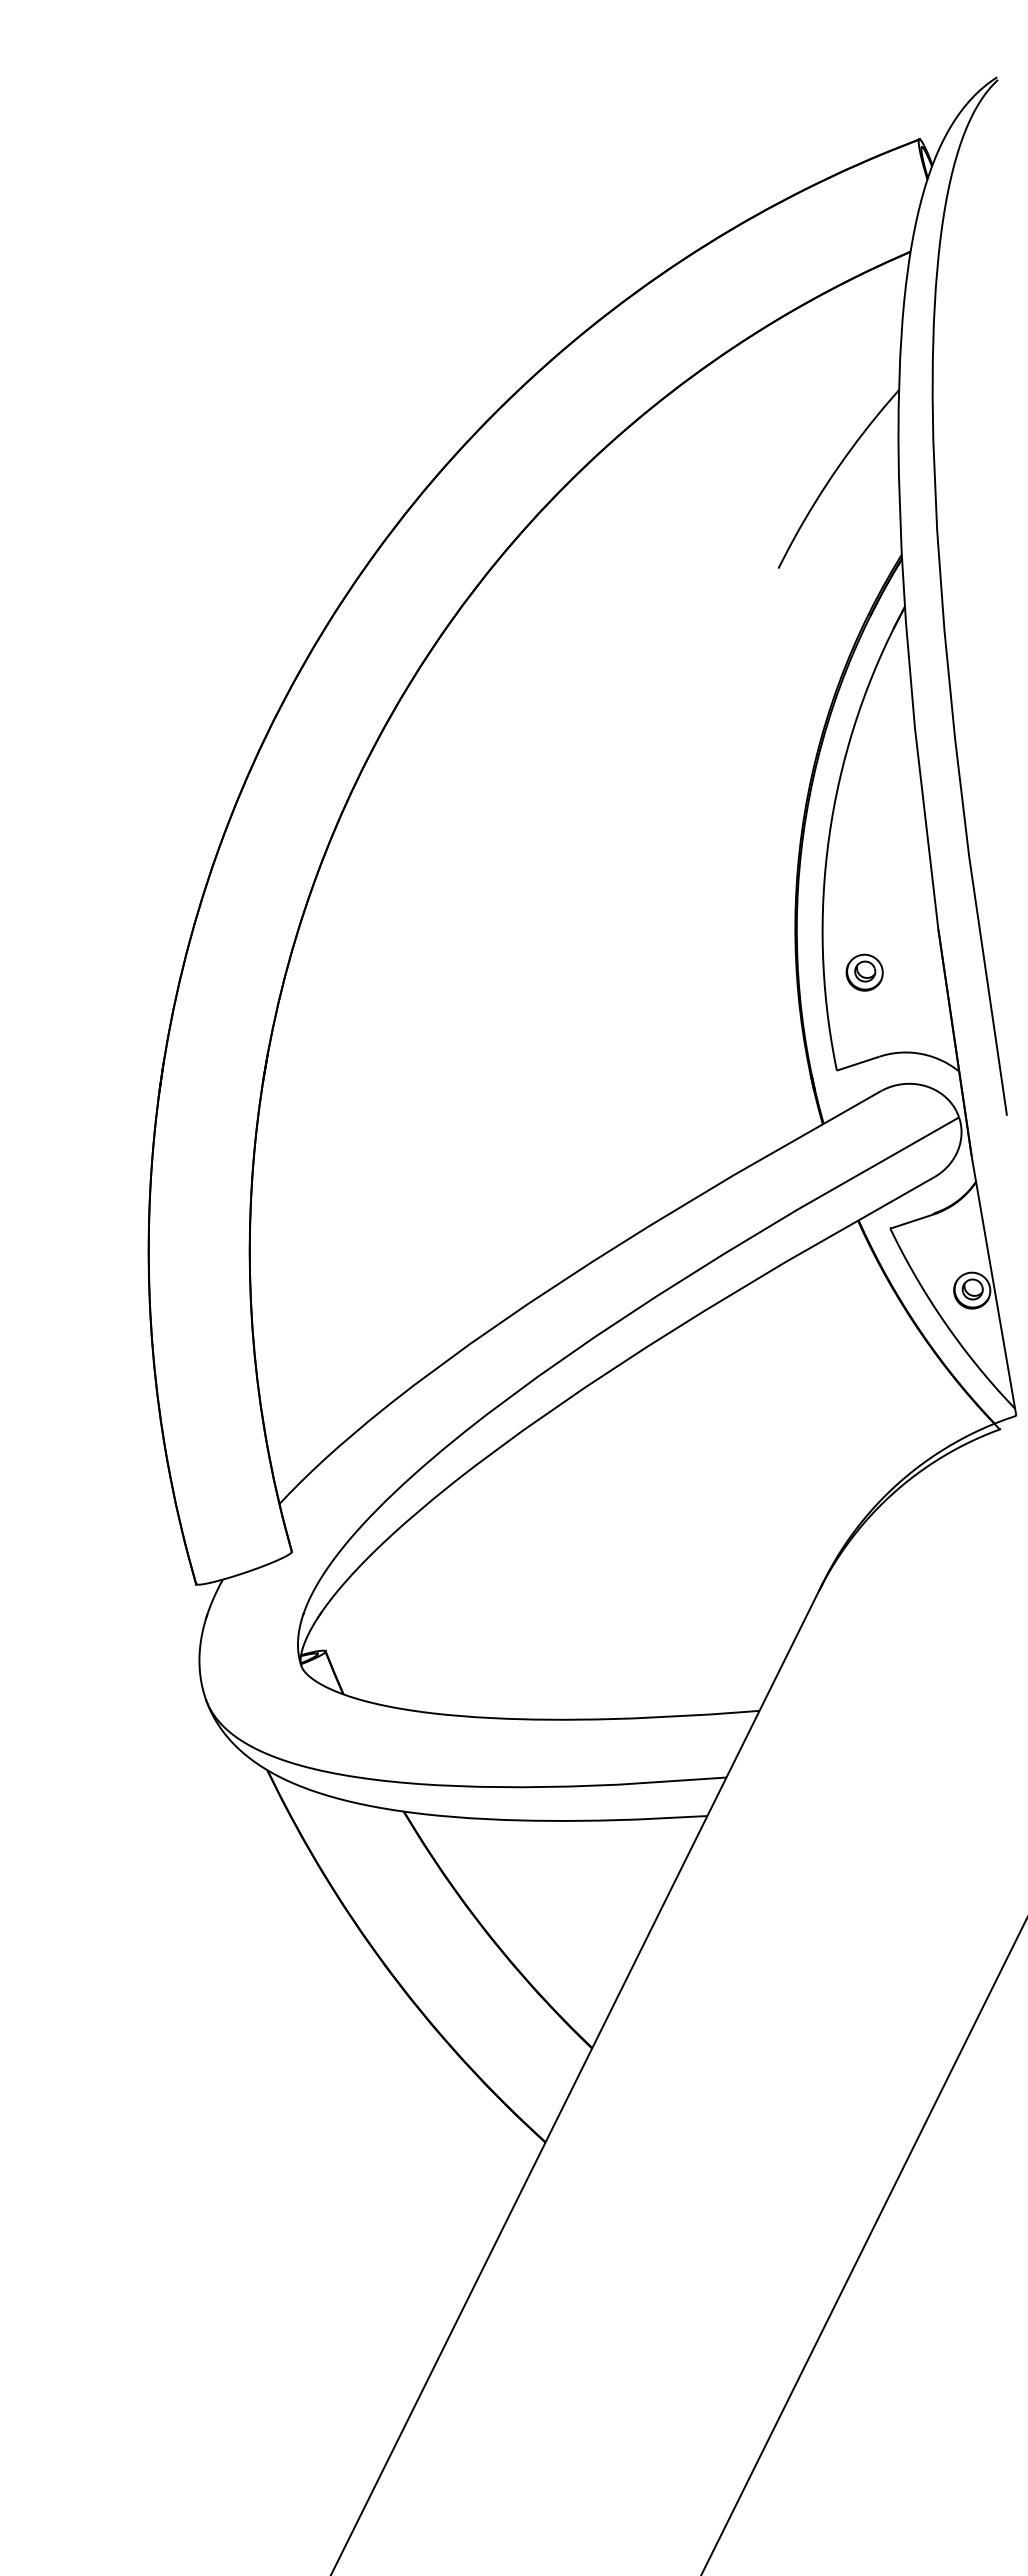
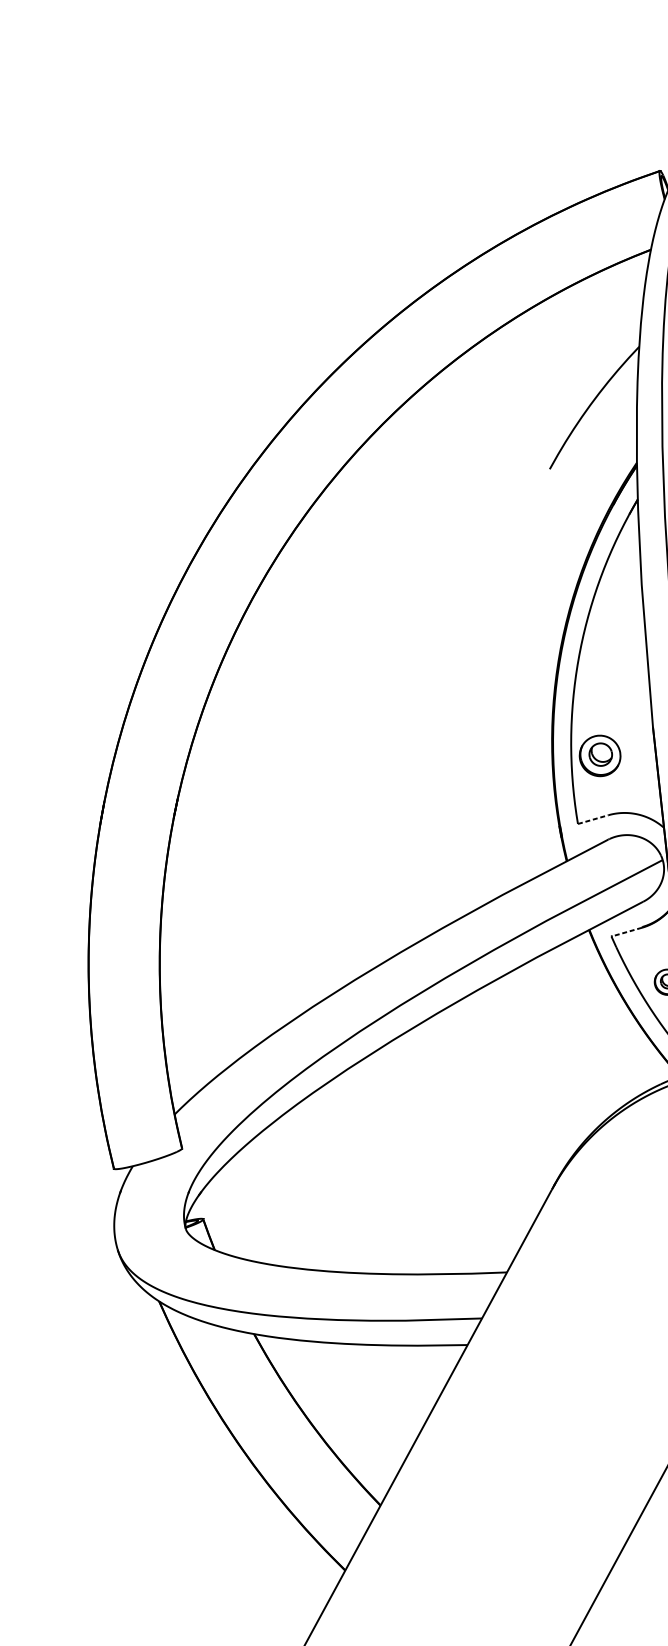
part: (864, 972) -> (599, 755), size x1.6
line: (858, 1063) -> (593, 819), solid -> dashed
line: (911, 1221) -> (626, 932), solid -> dashed

